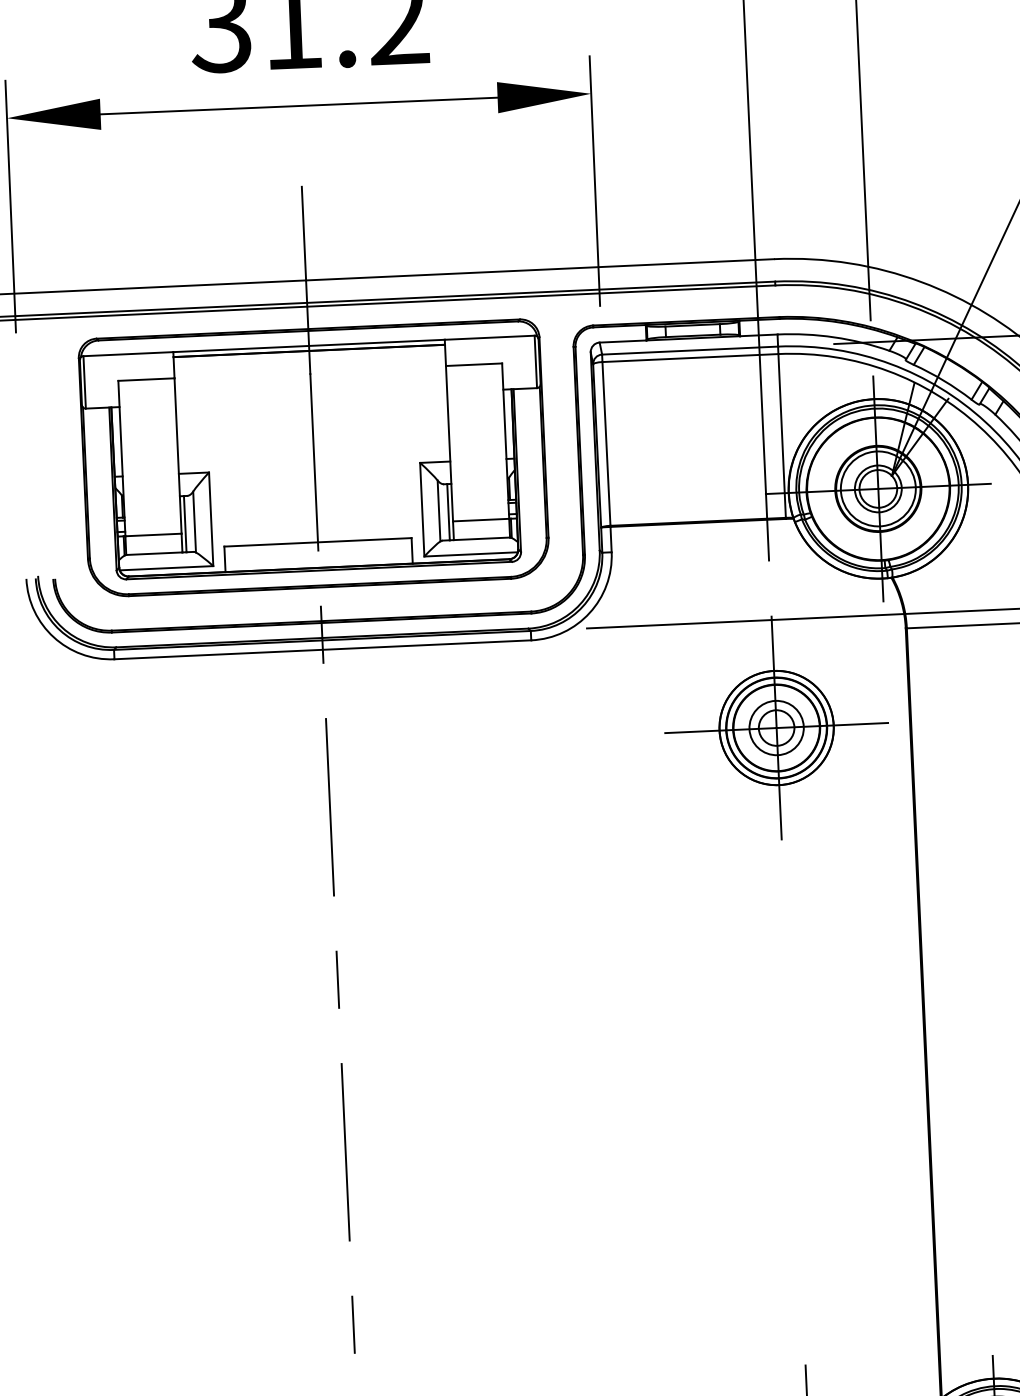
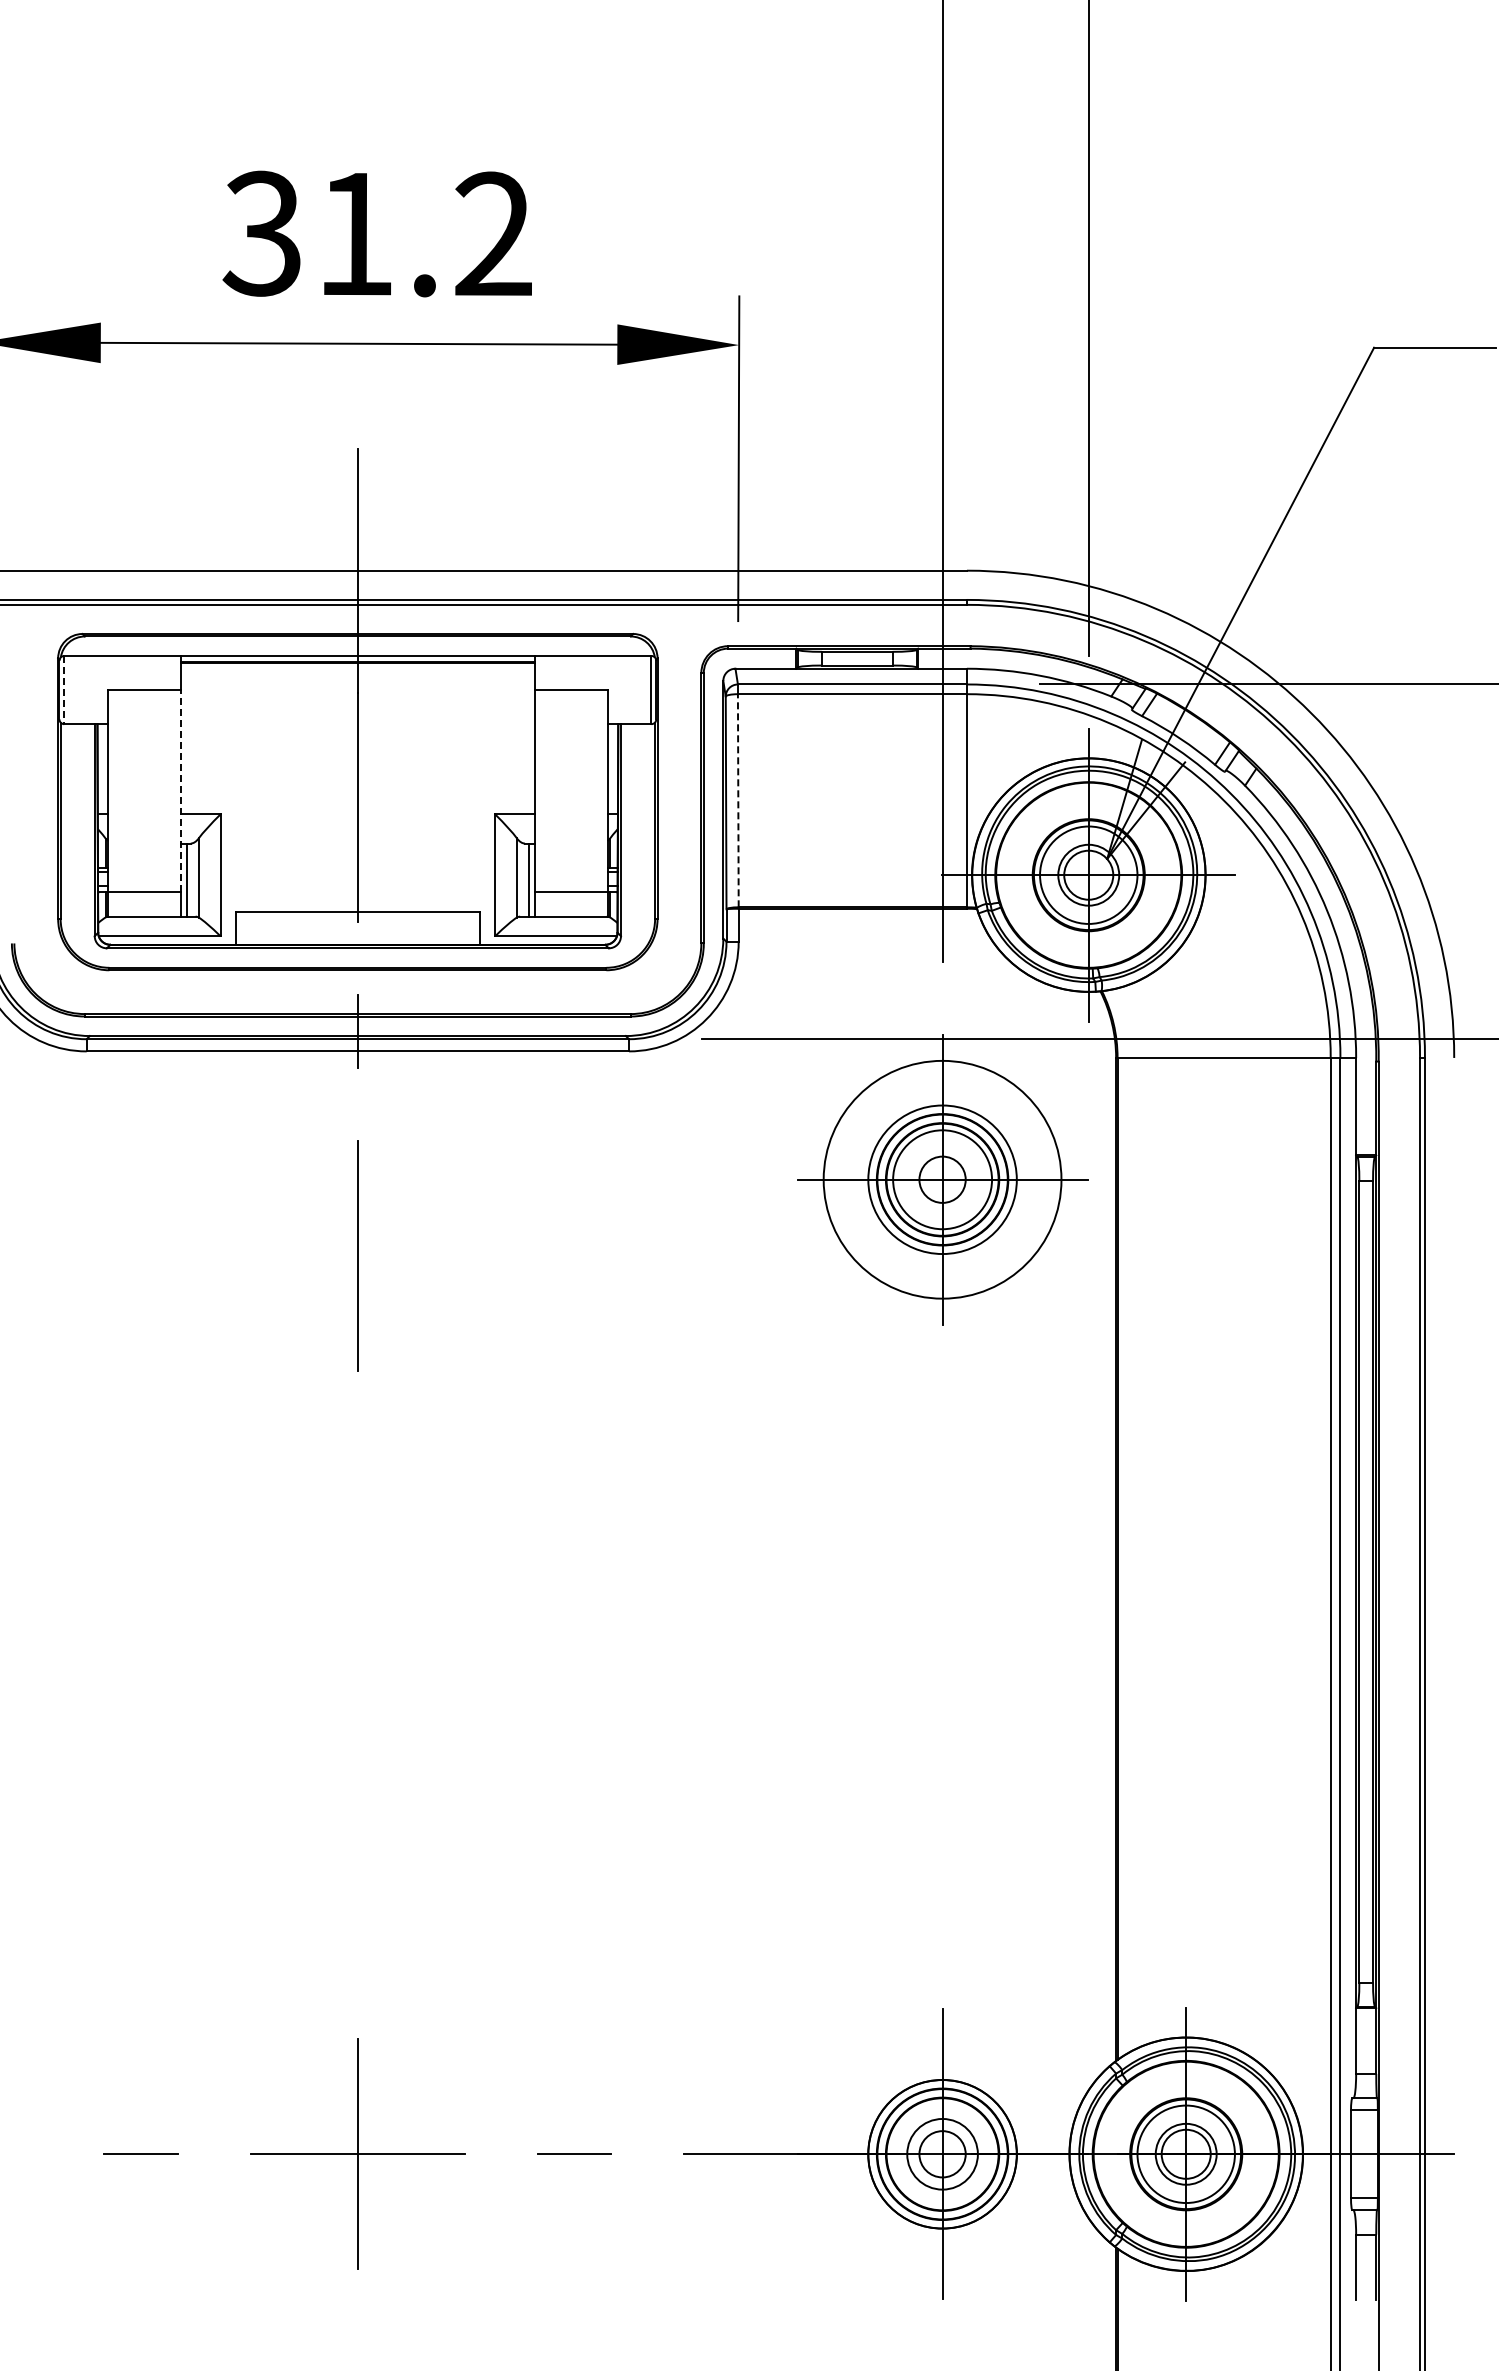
line: (84, 382) -> (64, 690), solid -> dashed
line: (606, 443) -> (738, 800), solid -> dashed
line: (178, 455) -> (181, 790), solid -> dashed
circle: (776, 727) -> (942, 1179), size x1.4
circle: (776, 727) -> (942, 1179), size x1.6
line: (337, 979) -> (357, 1480), removed
line: (345, 1151) -> (357, 1704), removed
line: (353, 1324) -> (357, 1929), removed

